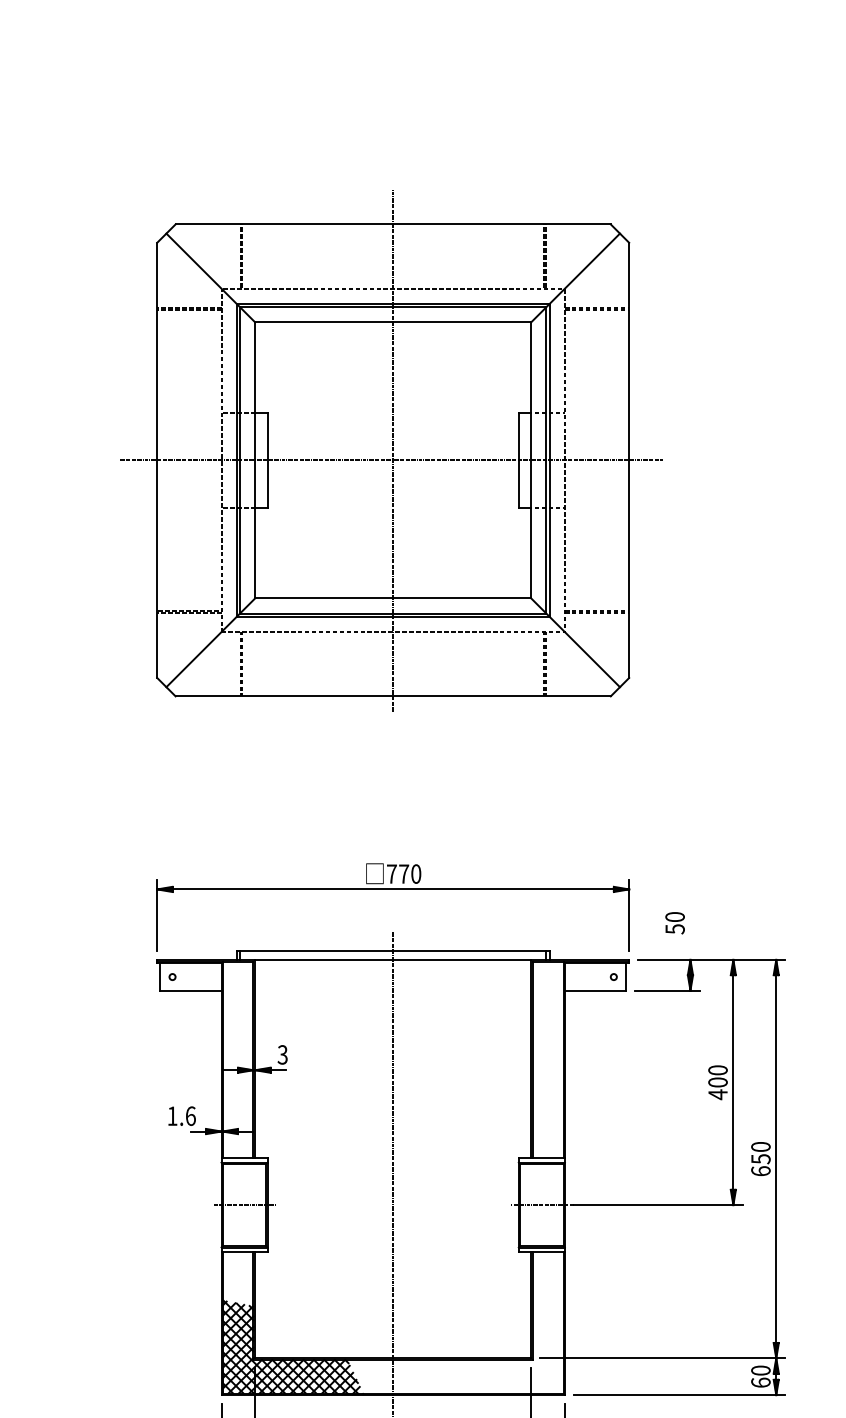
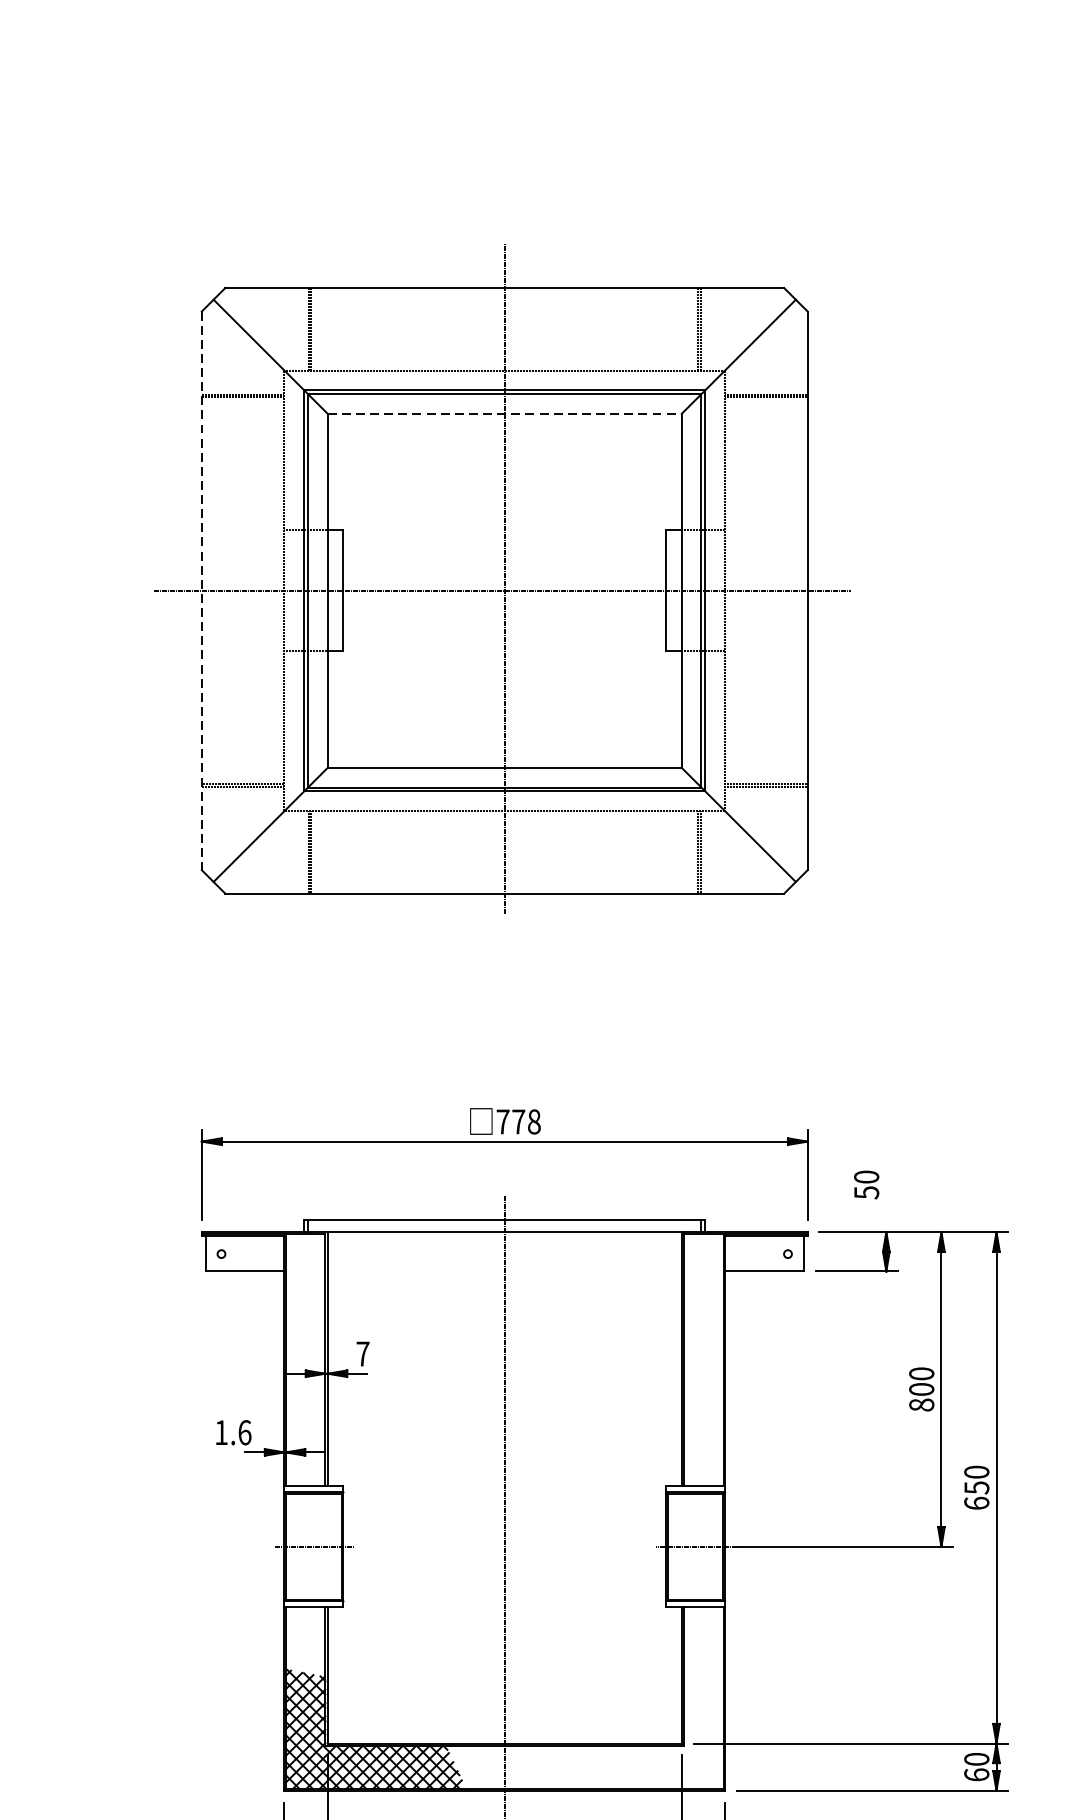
line: (393, 322) -> (505, 413), solid -> dashed
line: (157, 460) -> (202, 591), solid -> dashed
text: (416, 873) -> (534, 1121), 770 -> 778
text: (282, 1054) -> (362, 1353), 3 -> 7
text: (717, 1094) -> (921, 1404), 400 -> 800

